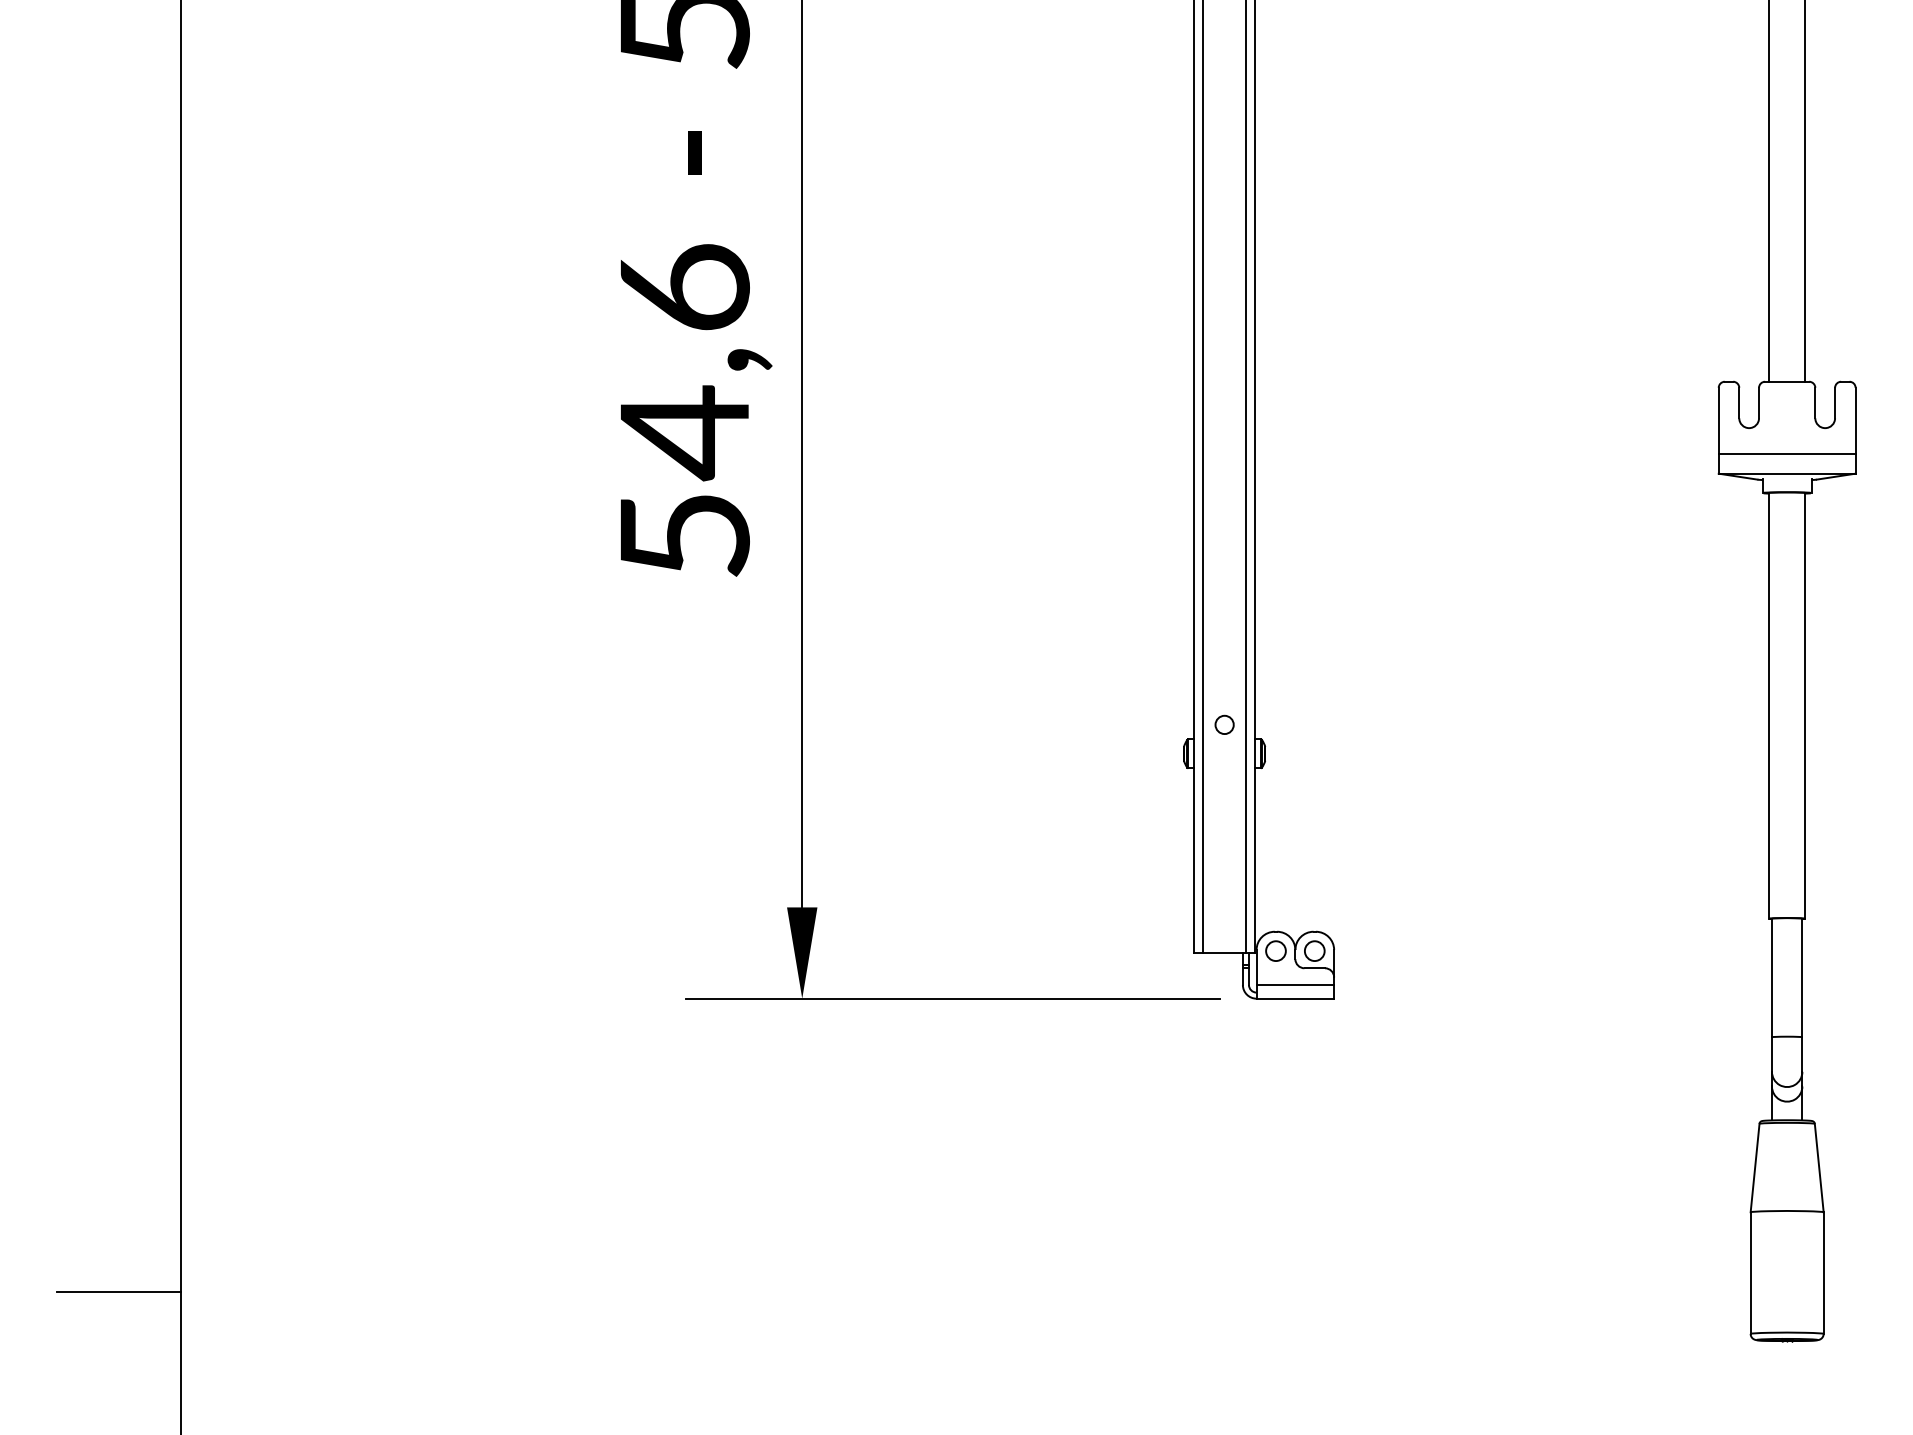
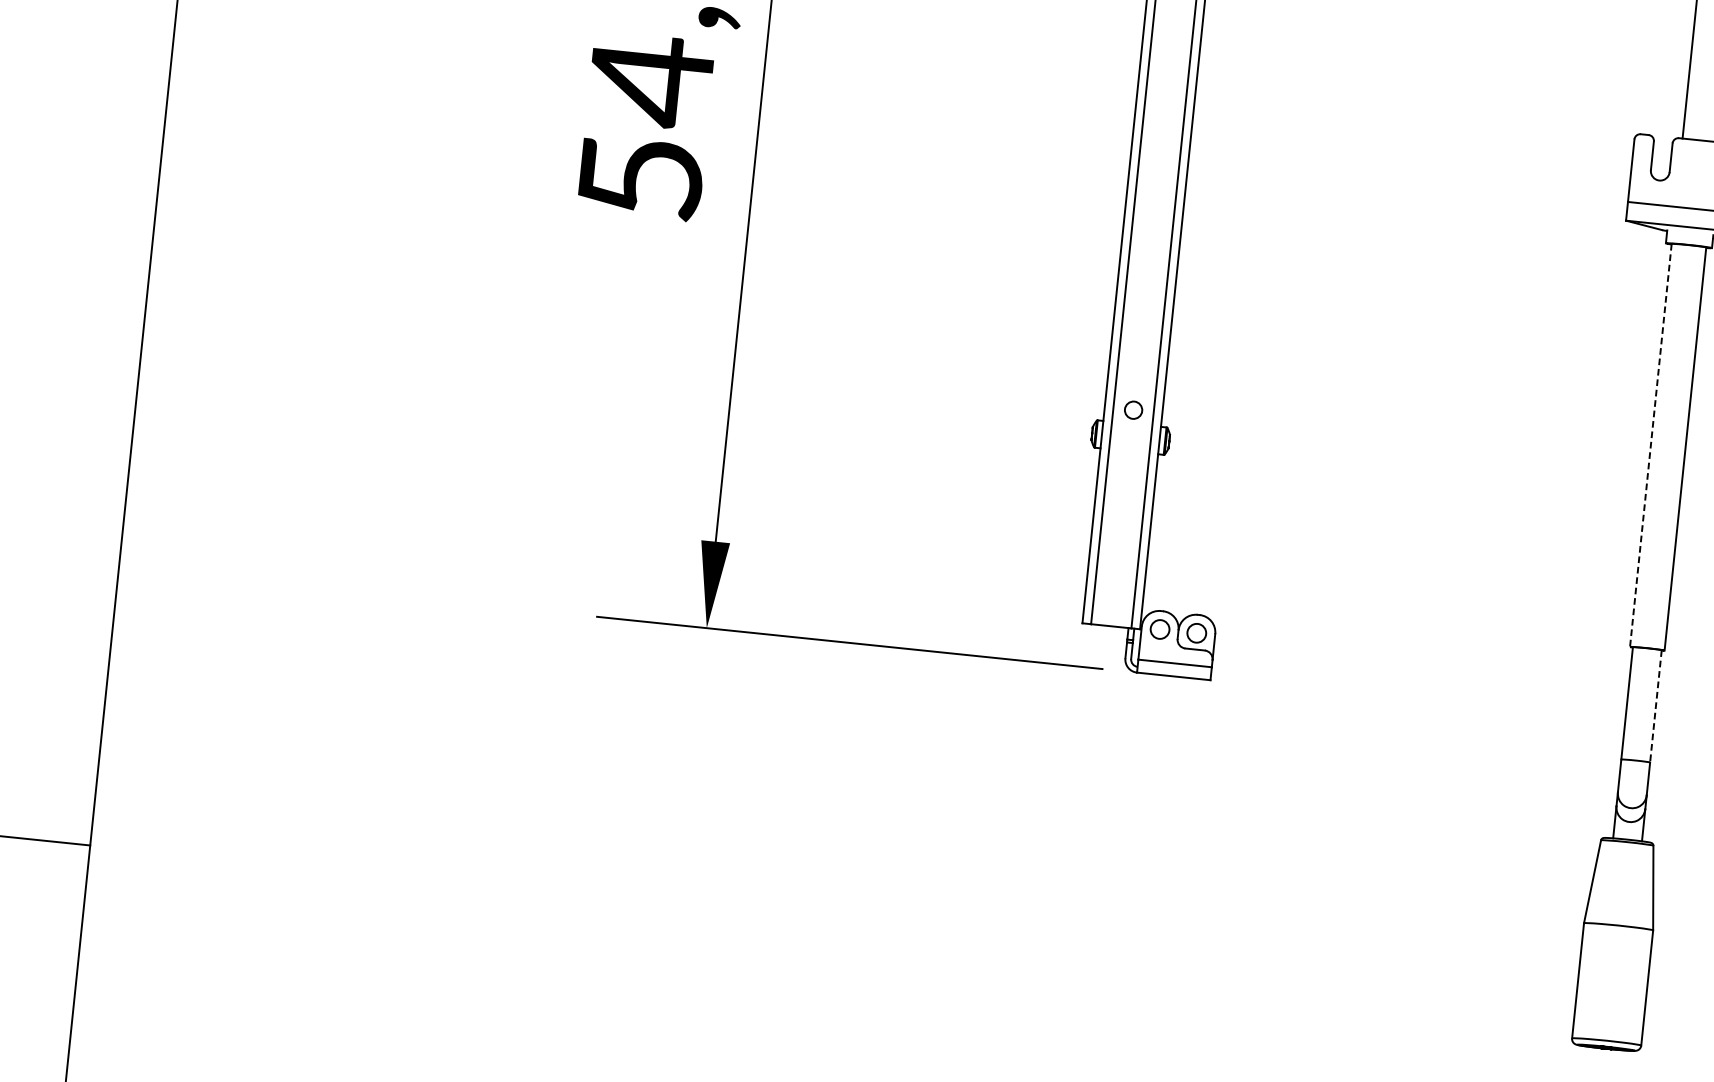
line: (1768, 705) -> (1650, 445), solid -> dashed
line: (1802, 978) -> (1655, 706), solid -> dashed

